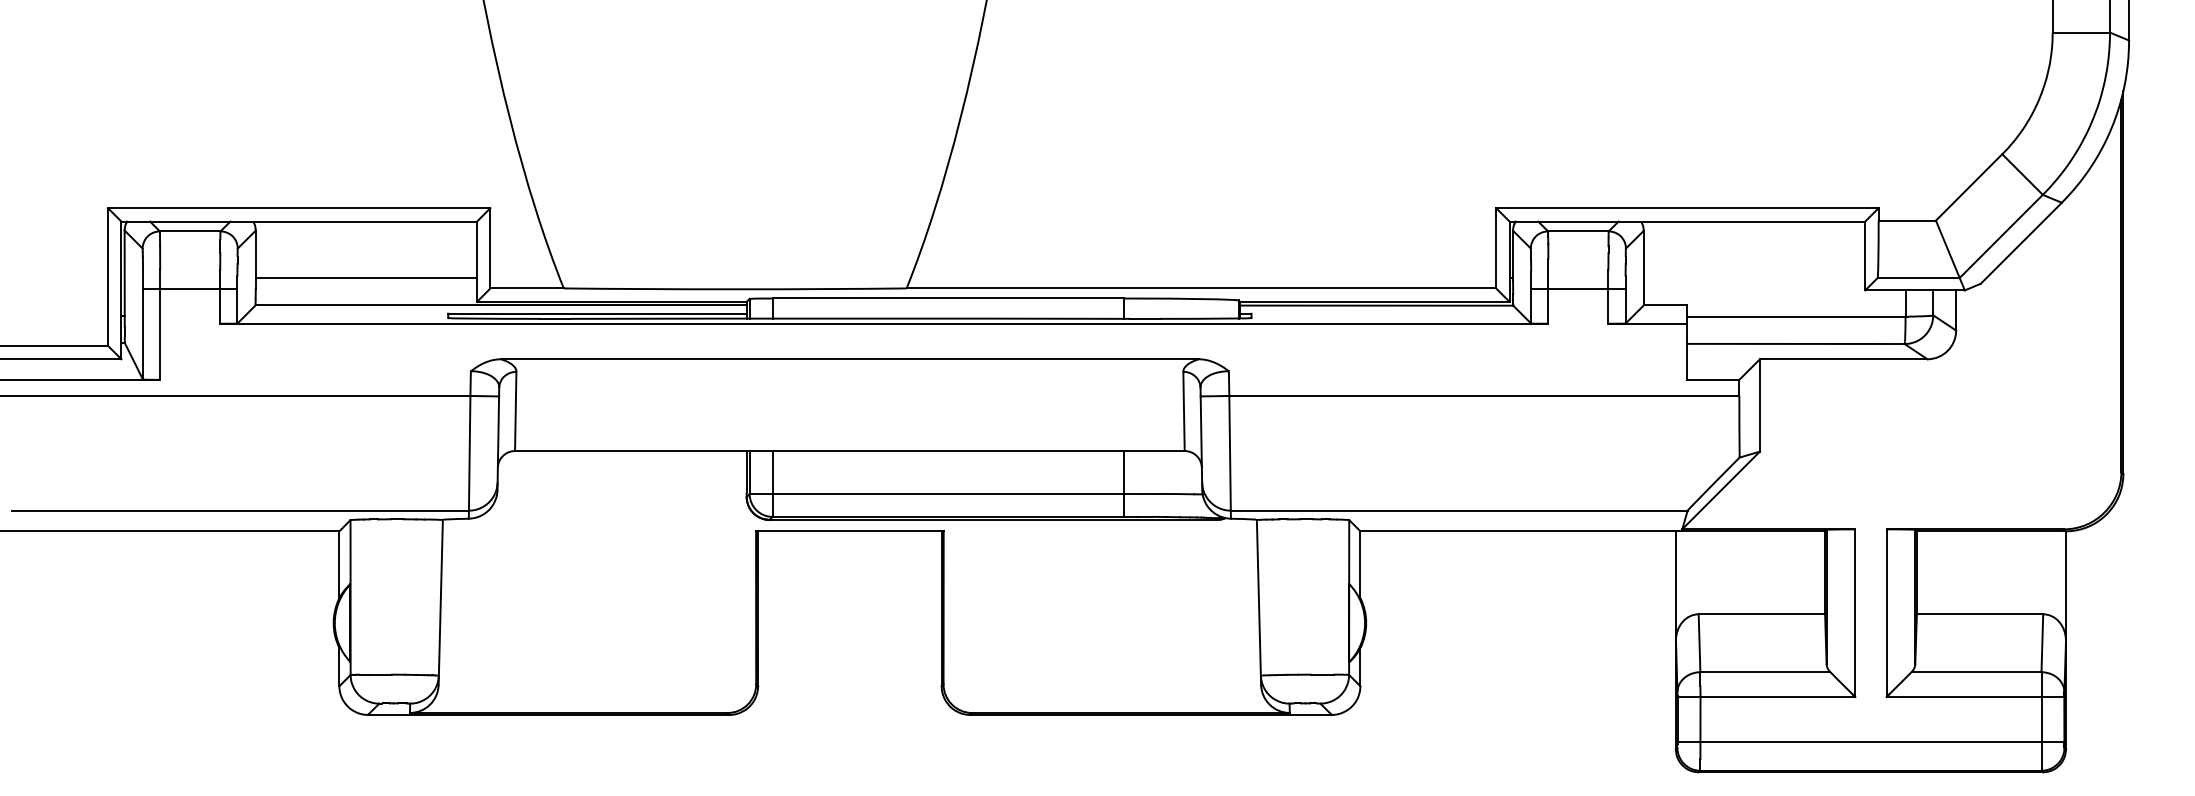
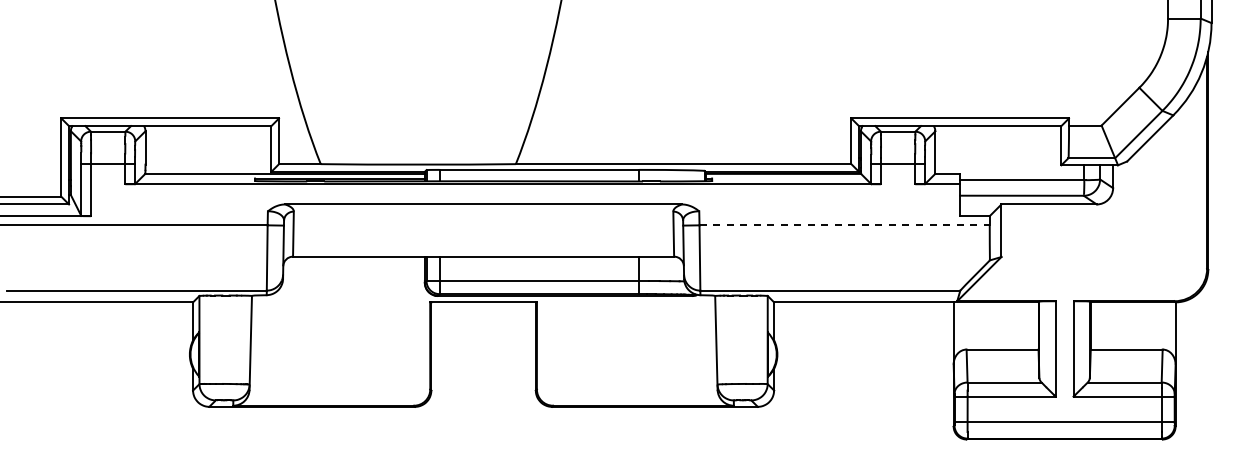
line: (366, 278) -> (208, 158), removed
line: (1485, 396) -> (845, 225), solid -> dashed

